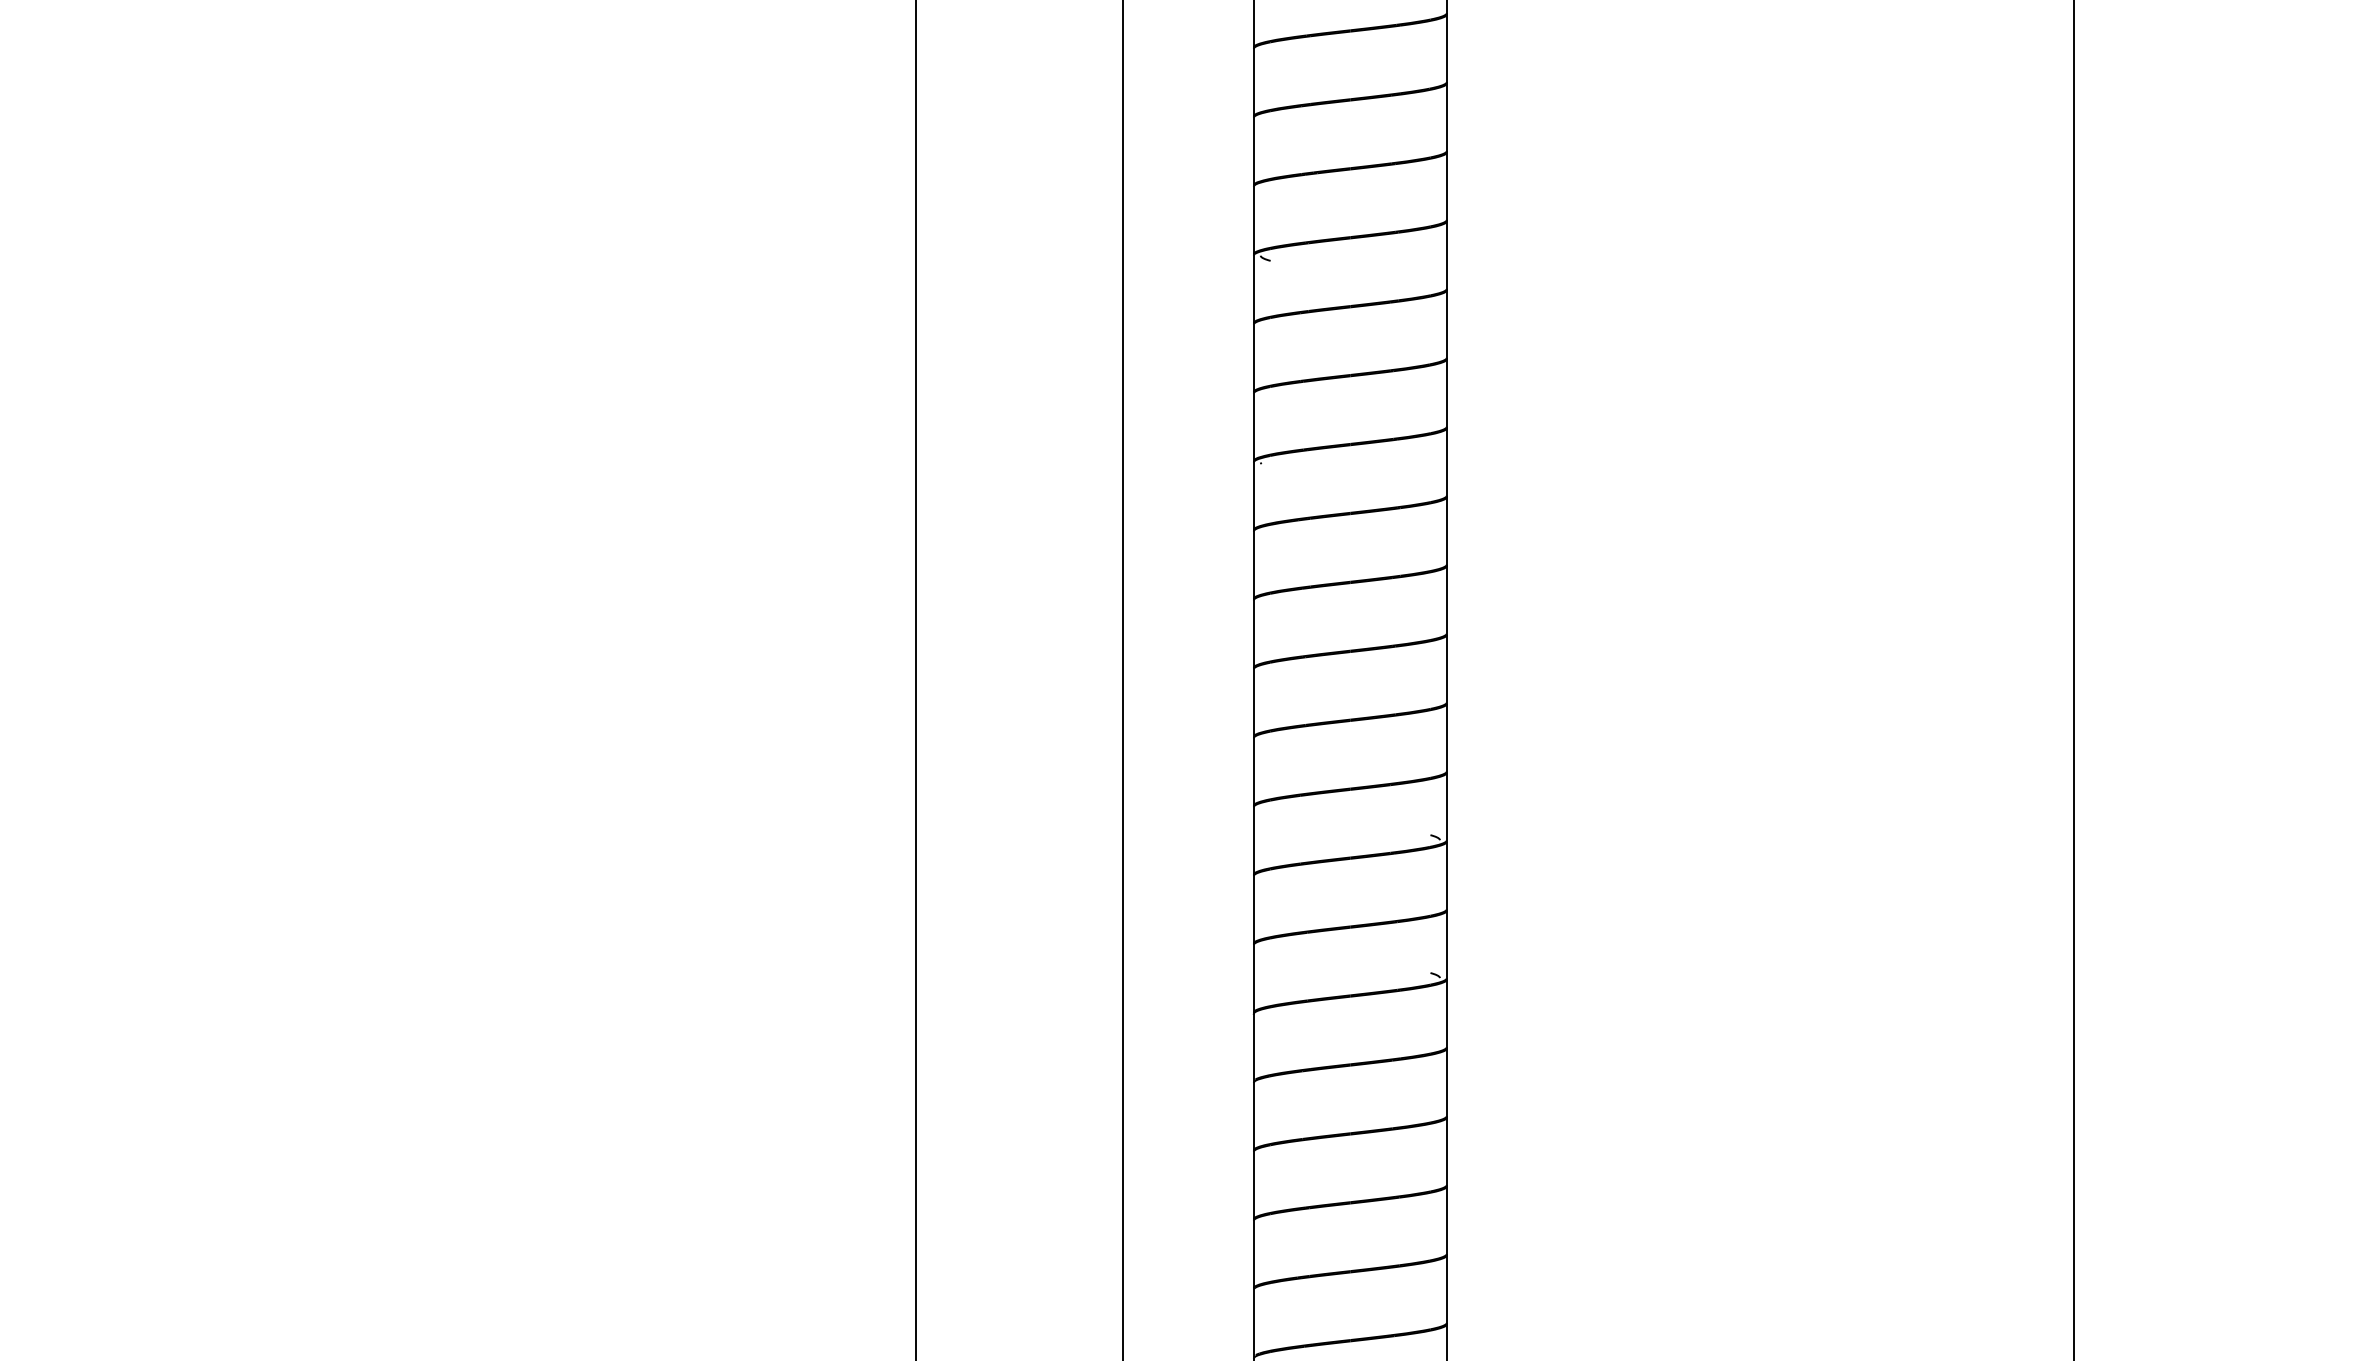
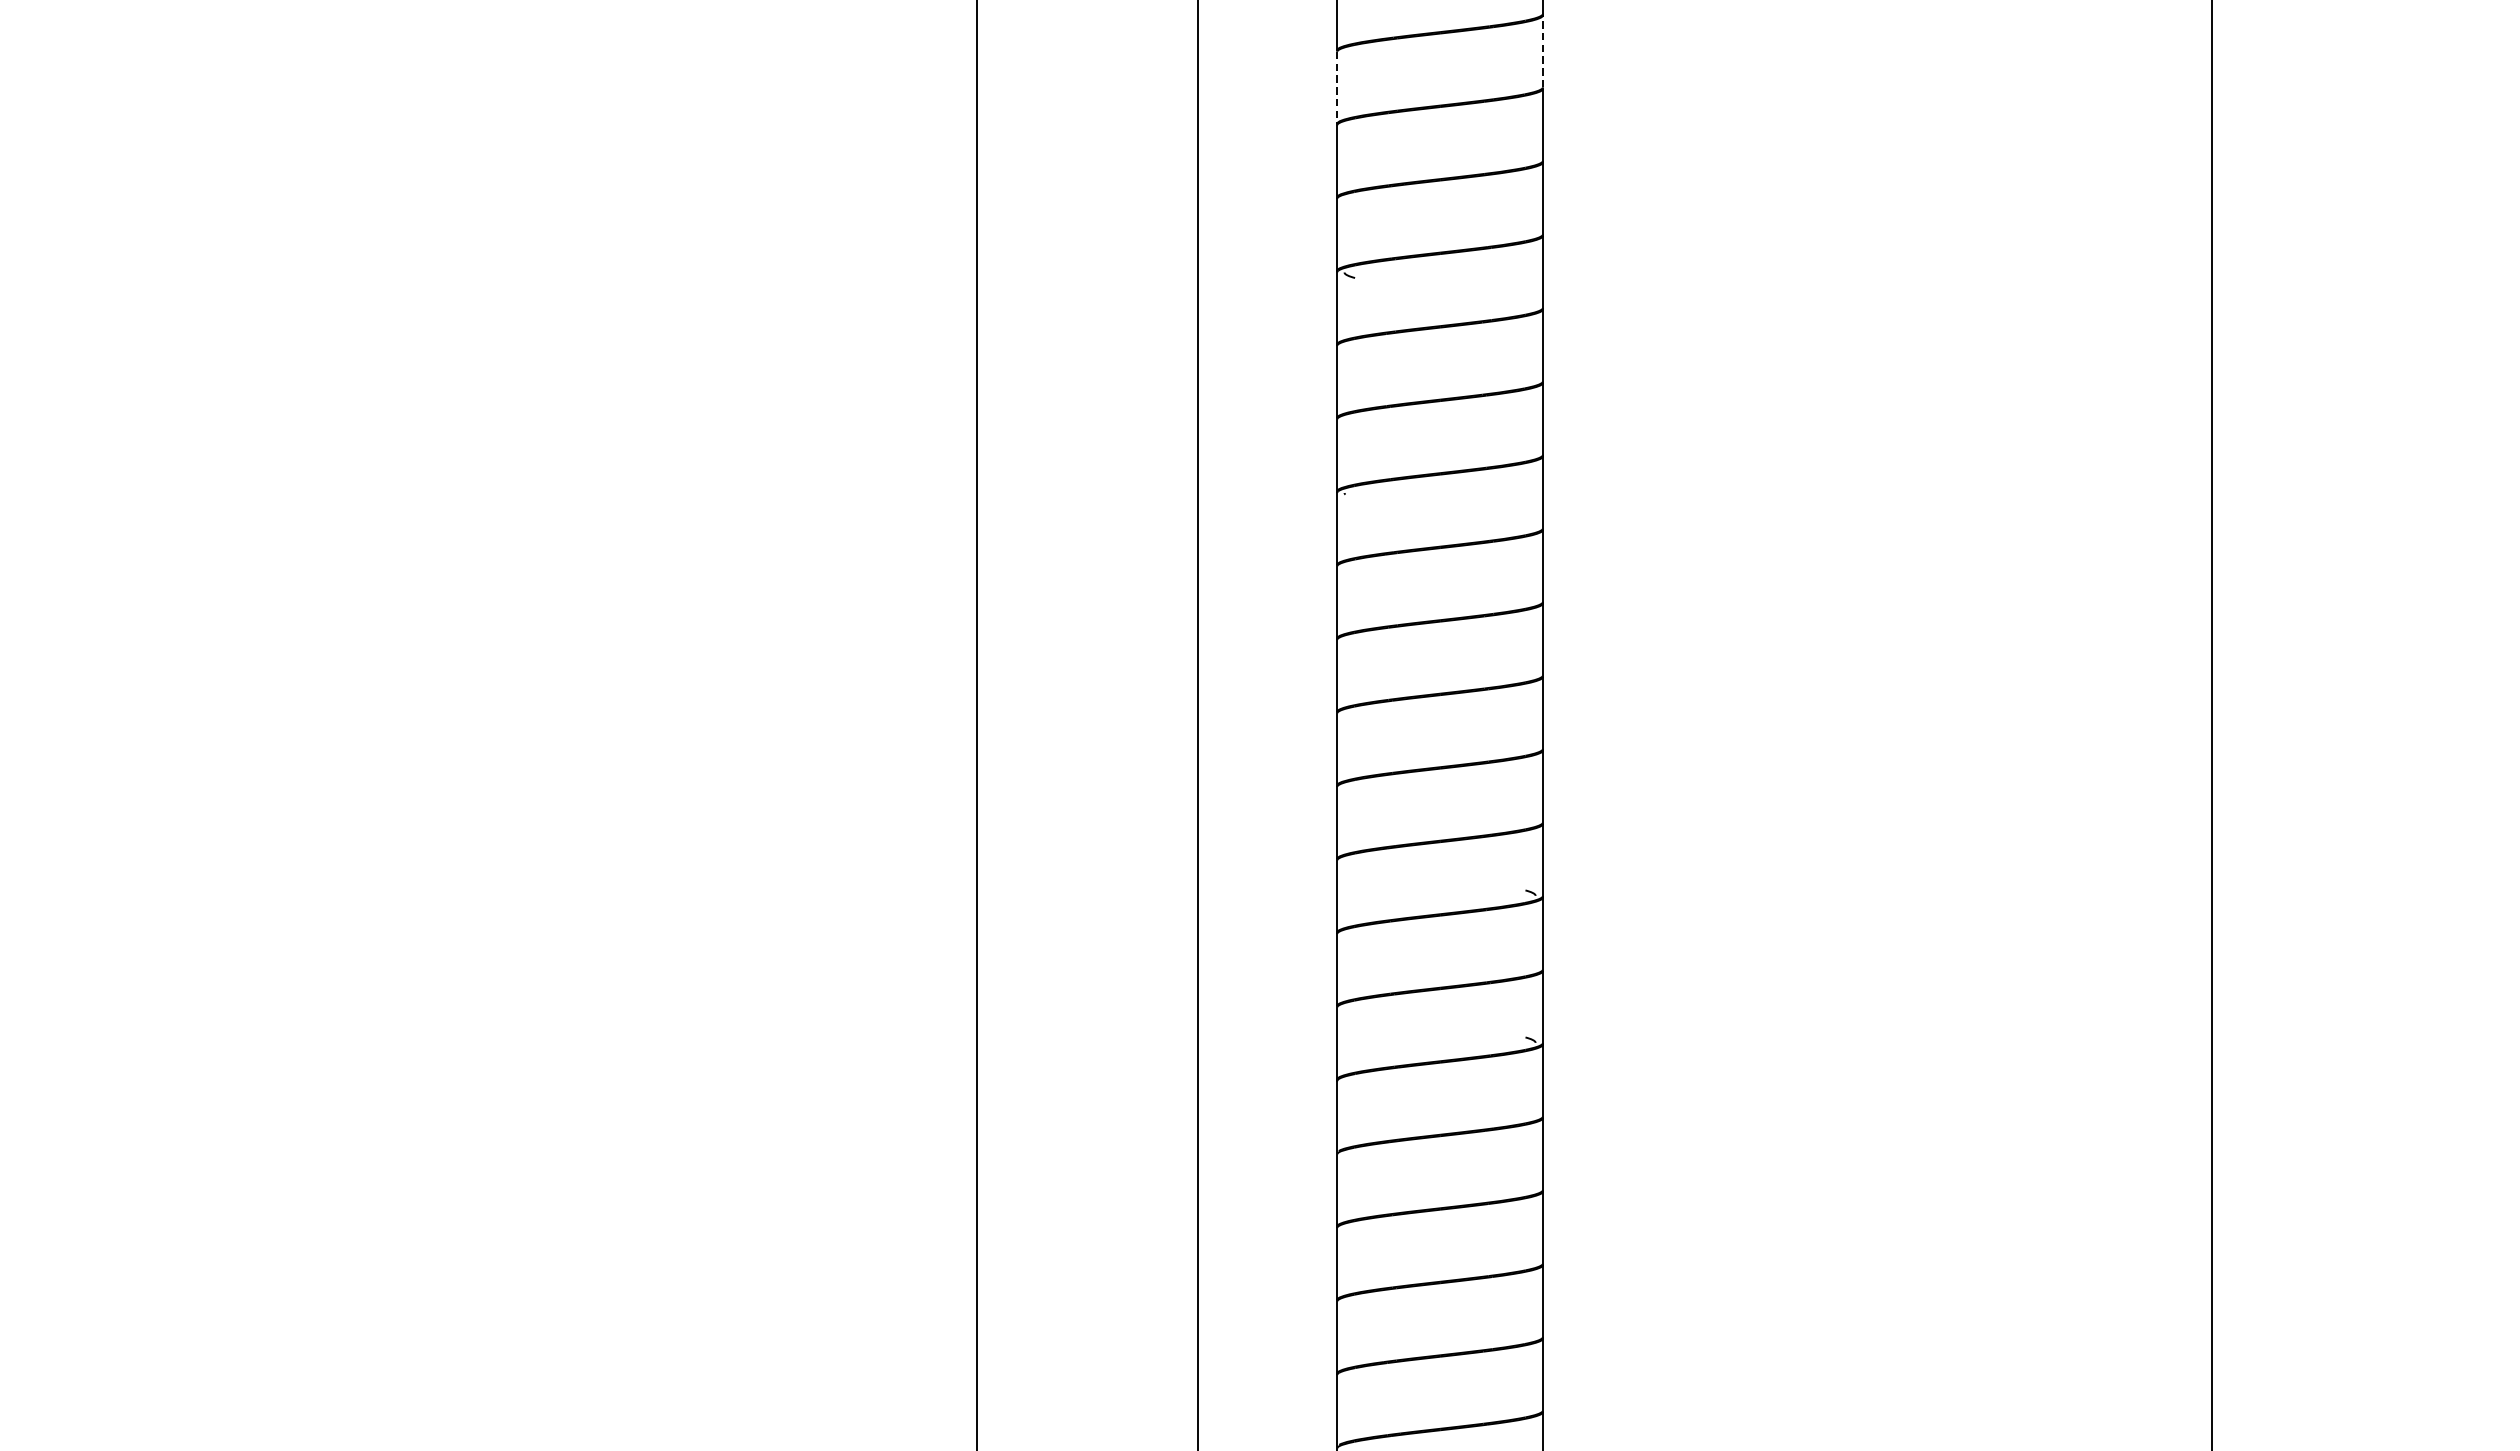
line: (1446, 48) -> (1542, 51), solid -> dashed
line: (1253, 82) -> (1336, 87), solid -> dashed

